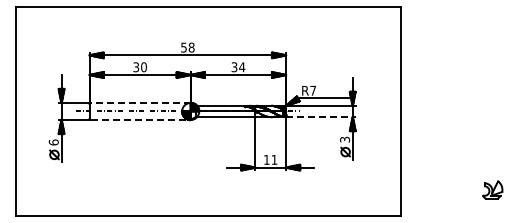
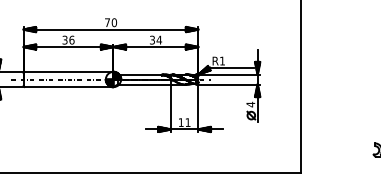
text: (187, 47) -> (110, 22), 58 -> 70
text: (143, 66) -> (71, 39), 30 -> 36
text: (312, 90) -> (221, 60), R7 -> R1
line: (140, 103) -> (68, 72), dashed -> solid
line: (320, 117) -> (228, 84), dashed -> solid
line: (140, 119) -> (68, 86), dashed -> solid
text: (345, 139) -> (251, 104), 3 -> 4

